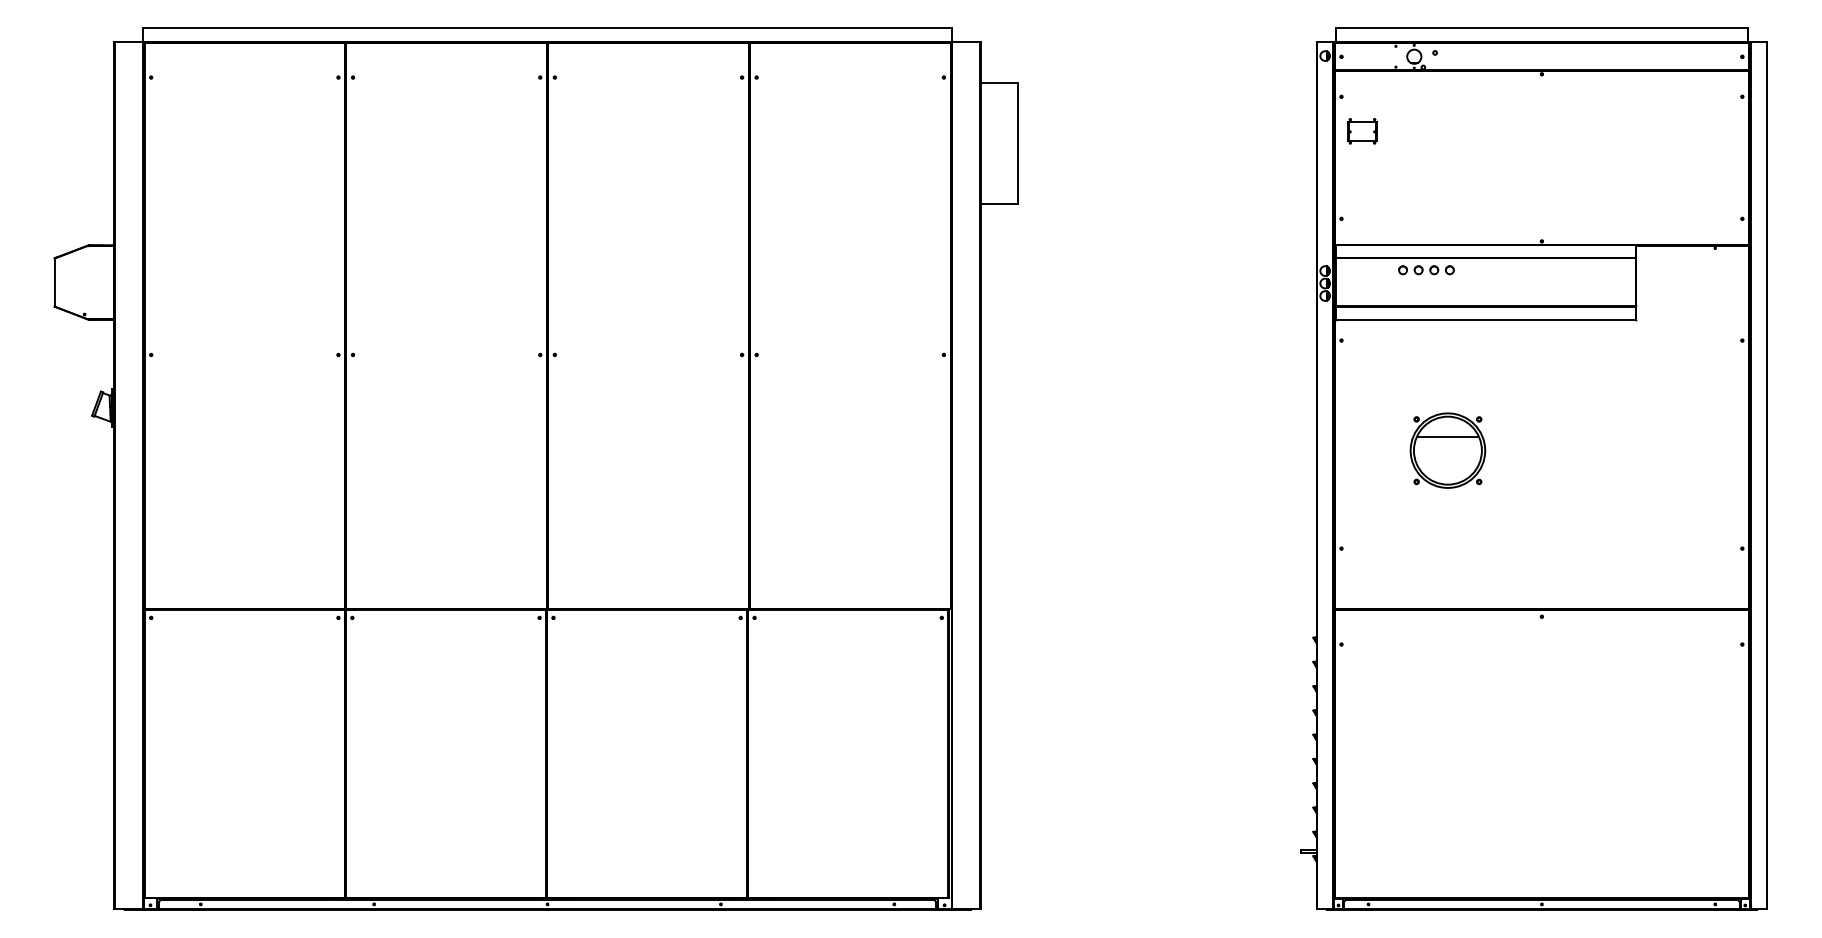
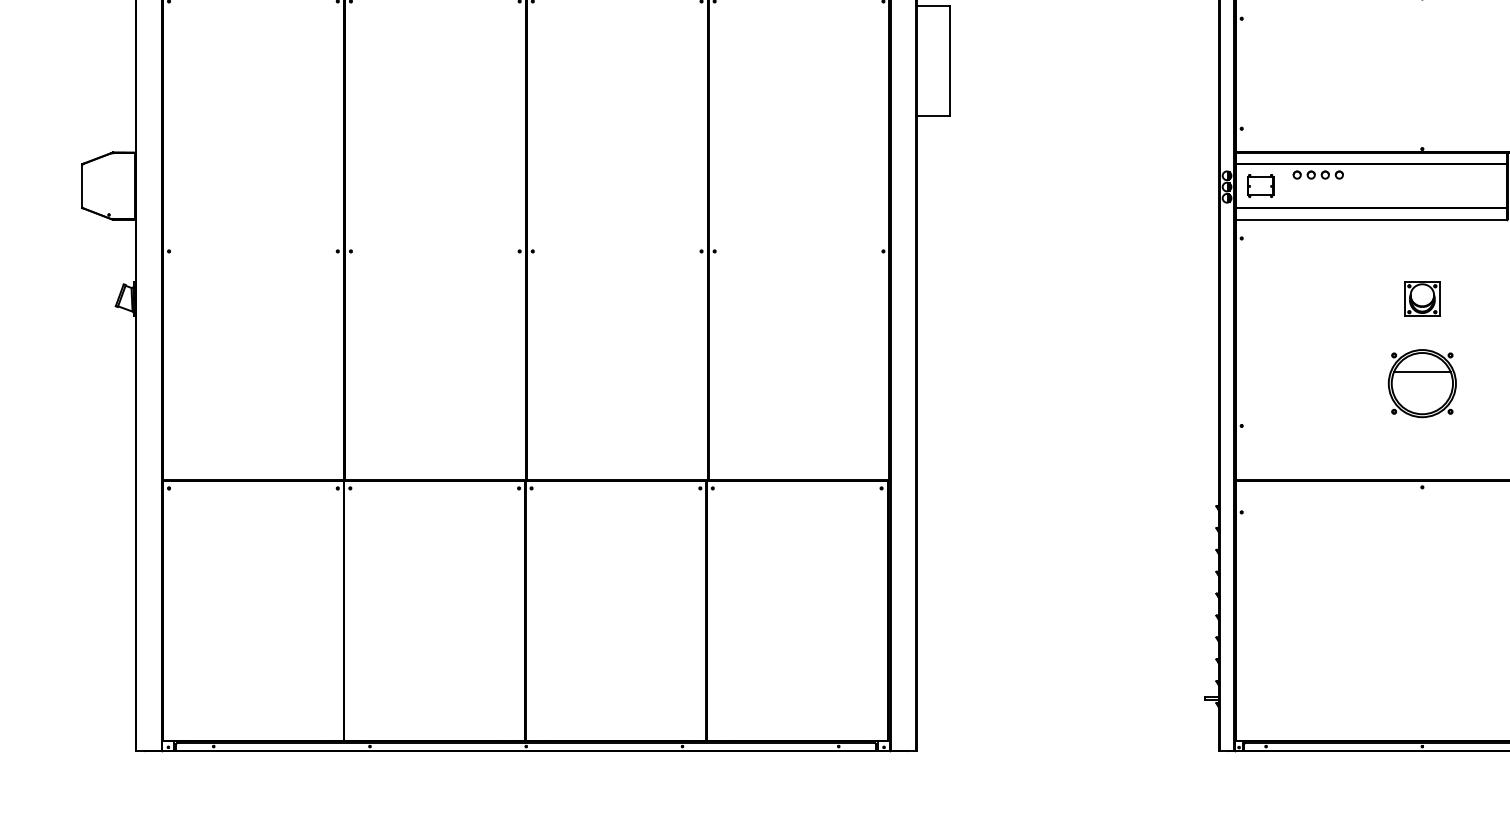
part: (1362, 131) -> (1260, 186), moved
part: (1541, 407) -> (1421, 298), added
part: (1447, 450) -> (1421, 383), moved

